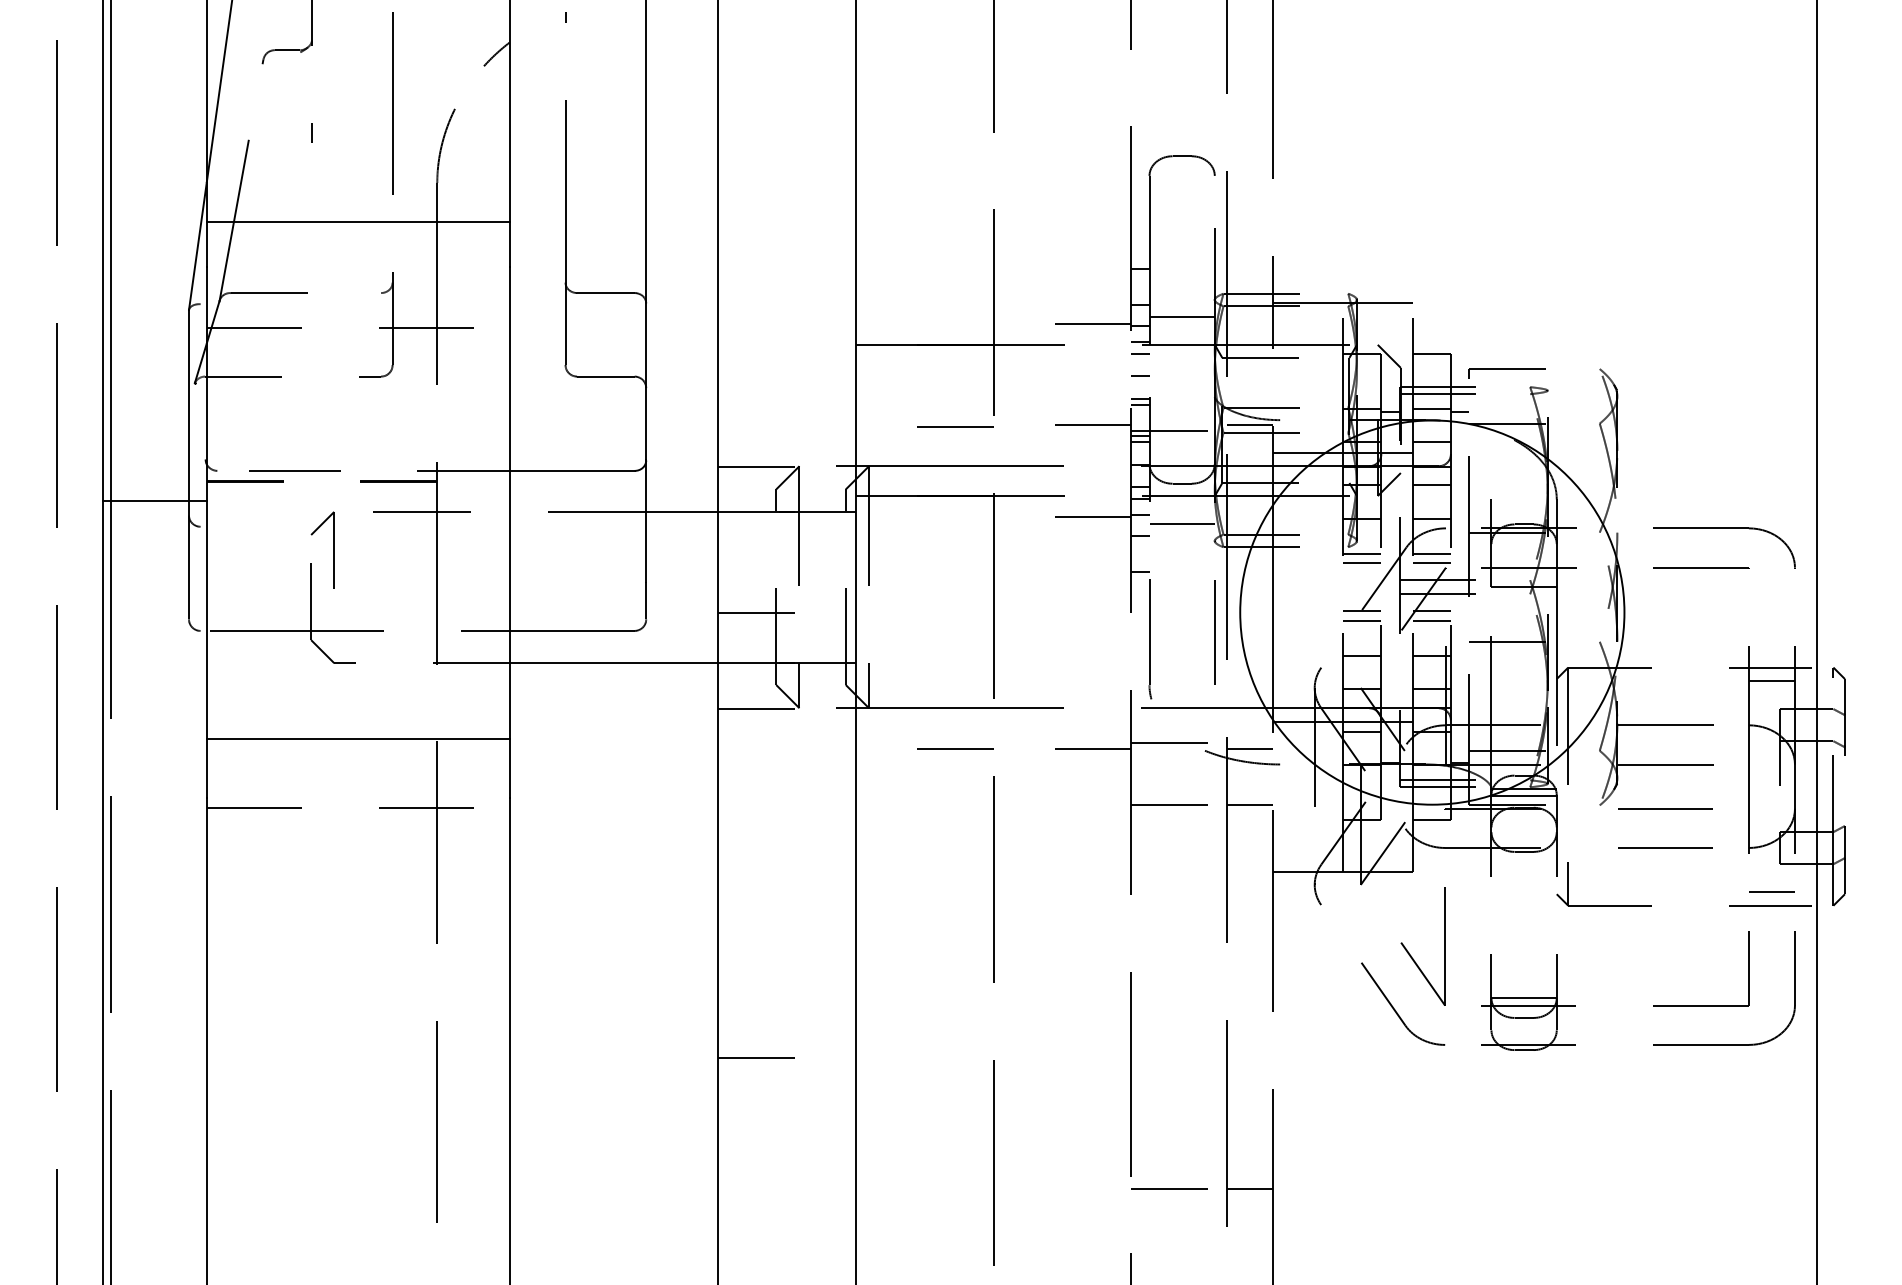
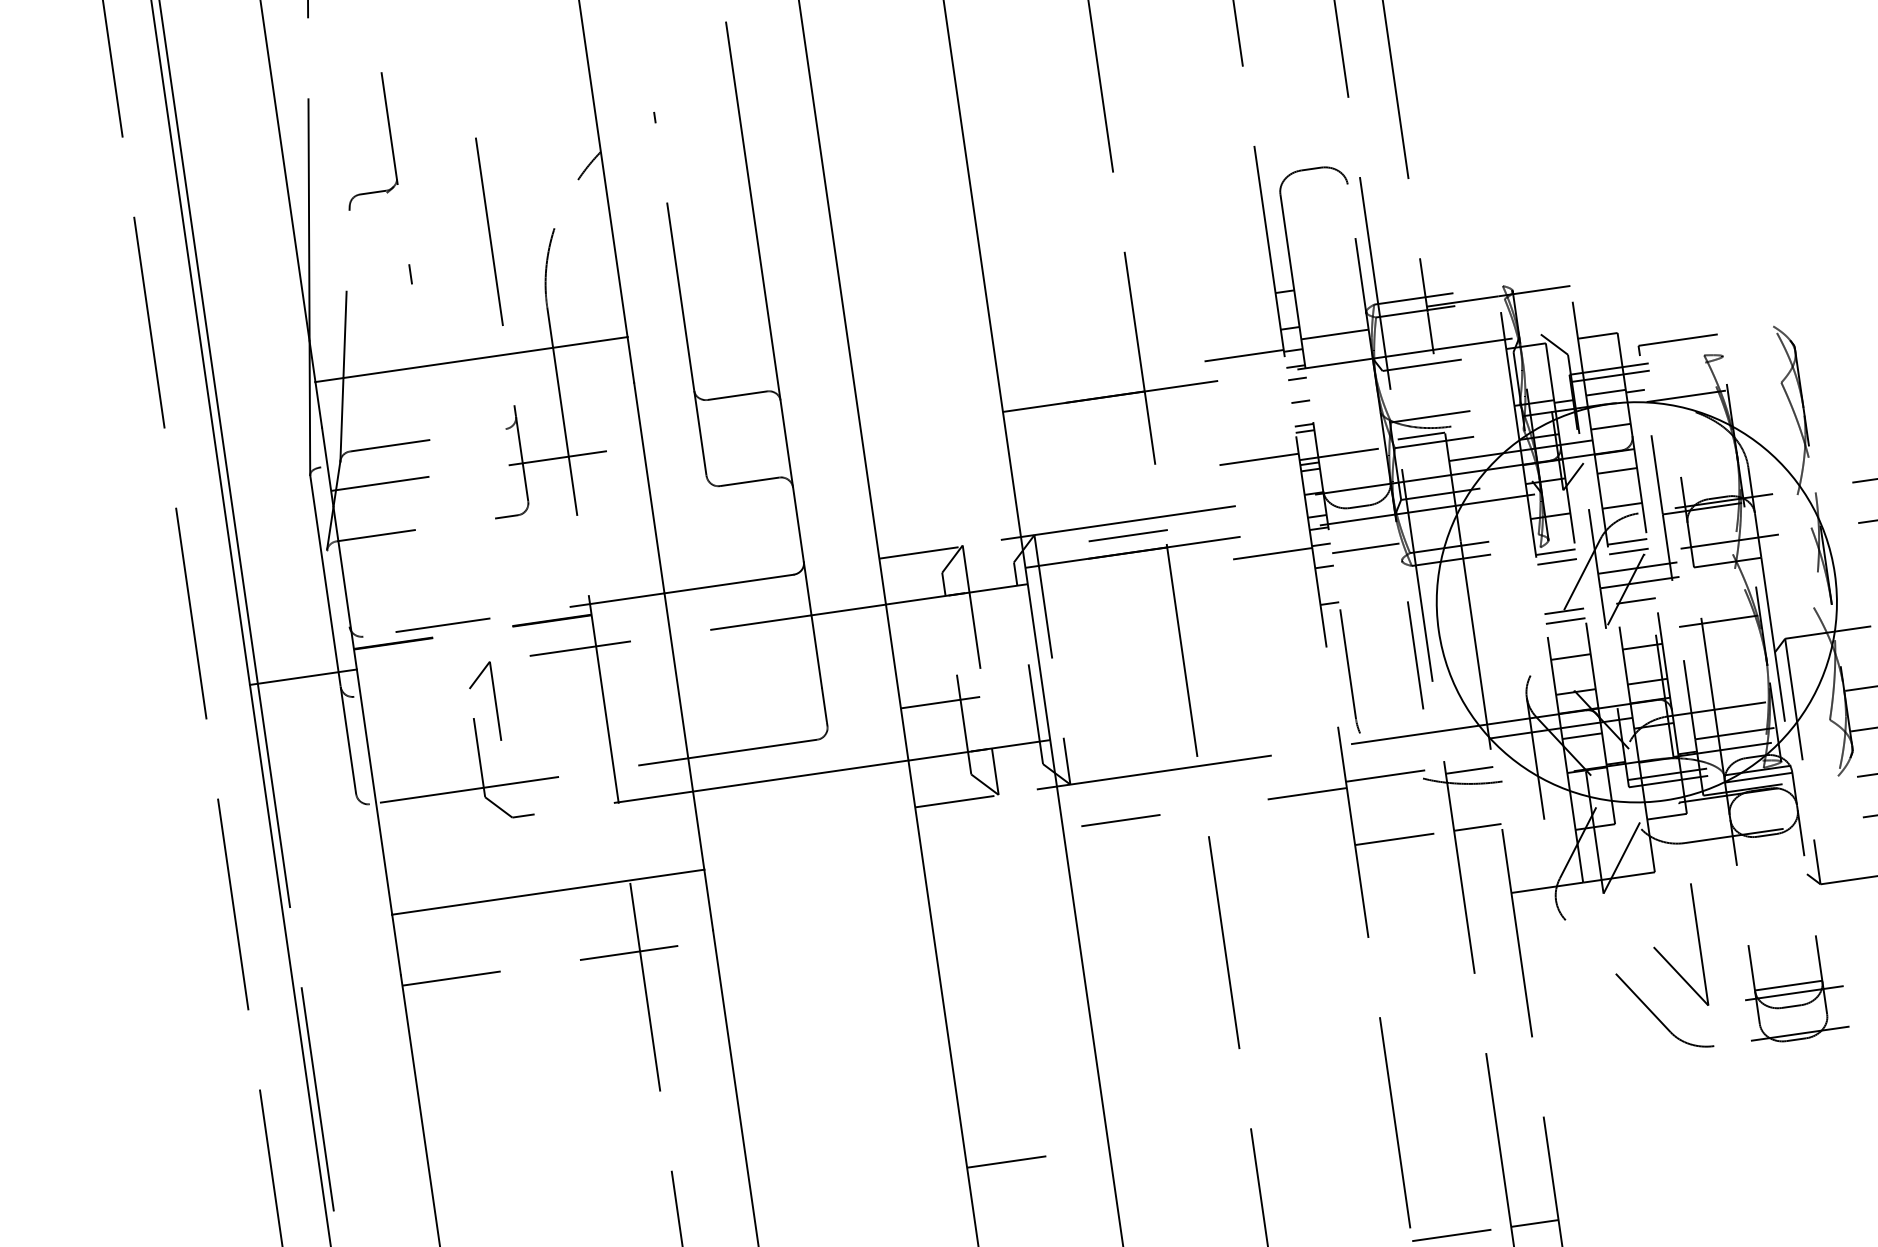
line: (955, 426) -> (1128, 535), moved
line: (1431, 620) -> (1637, 610), removed
line: (955, 748) -> (1121, 819), moved

